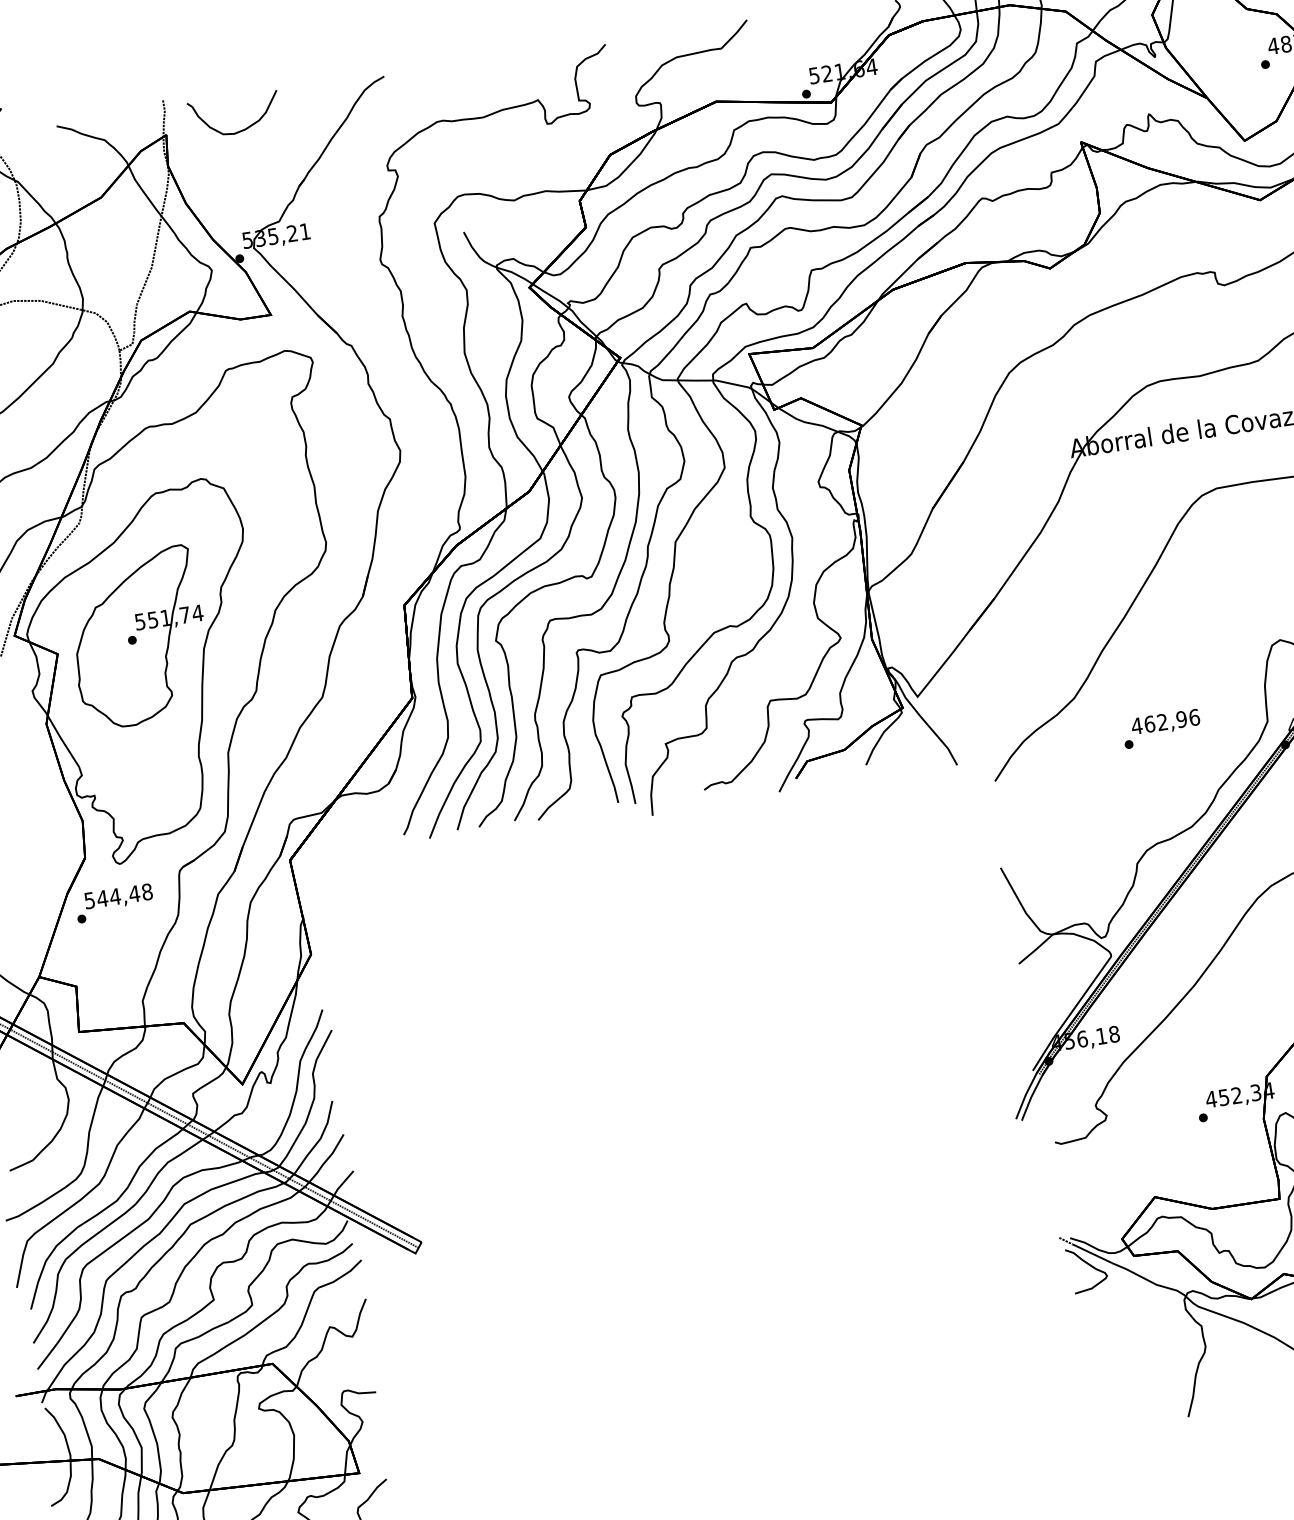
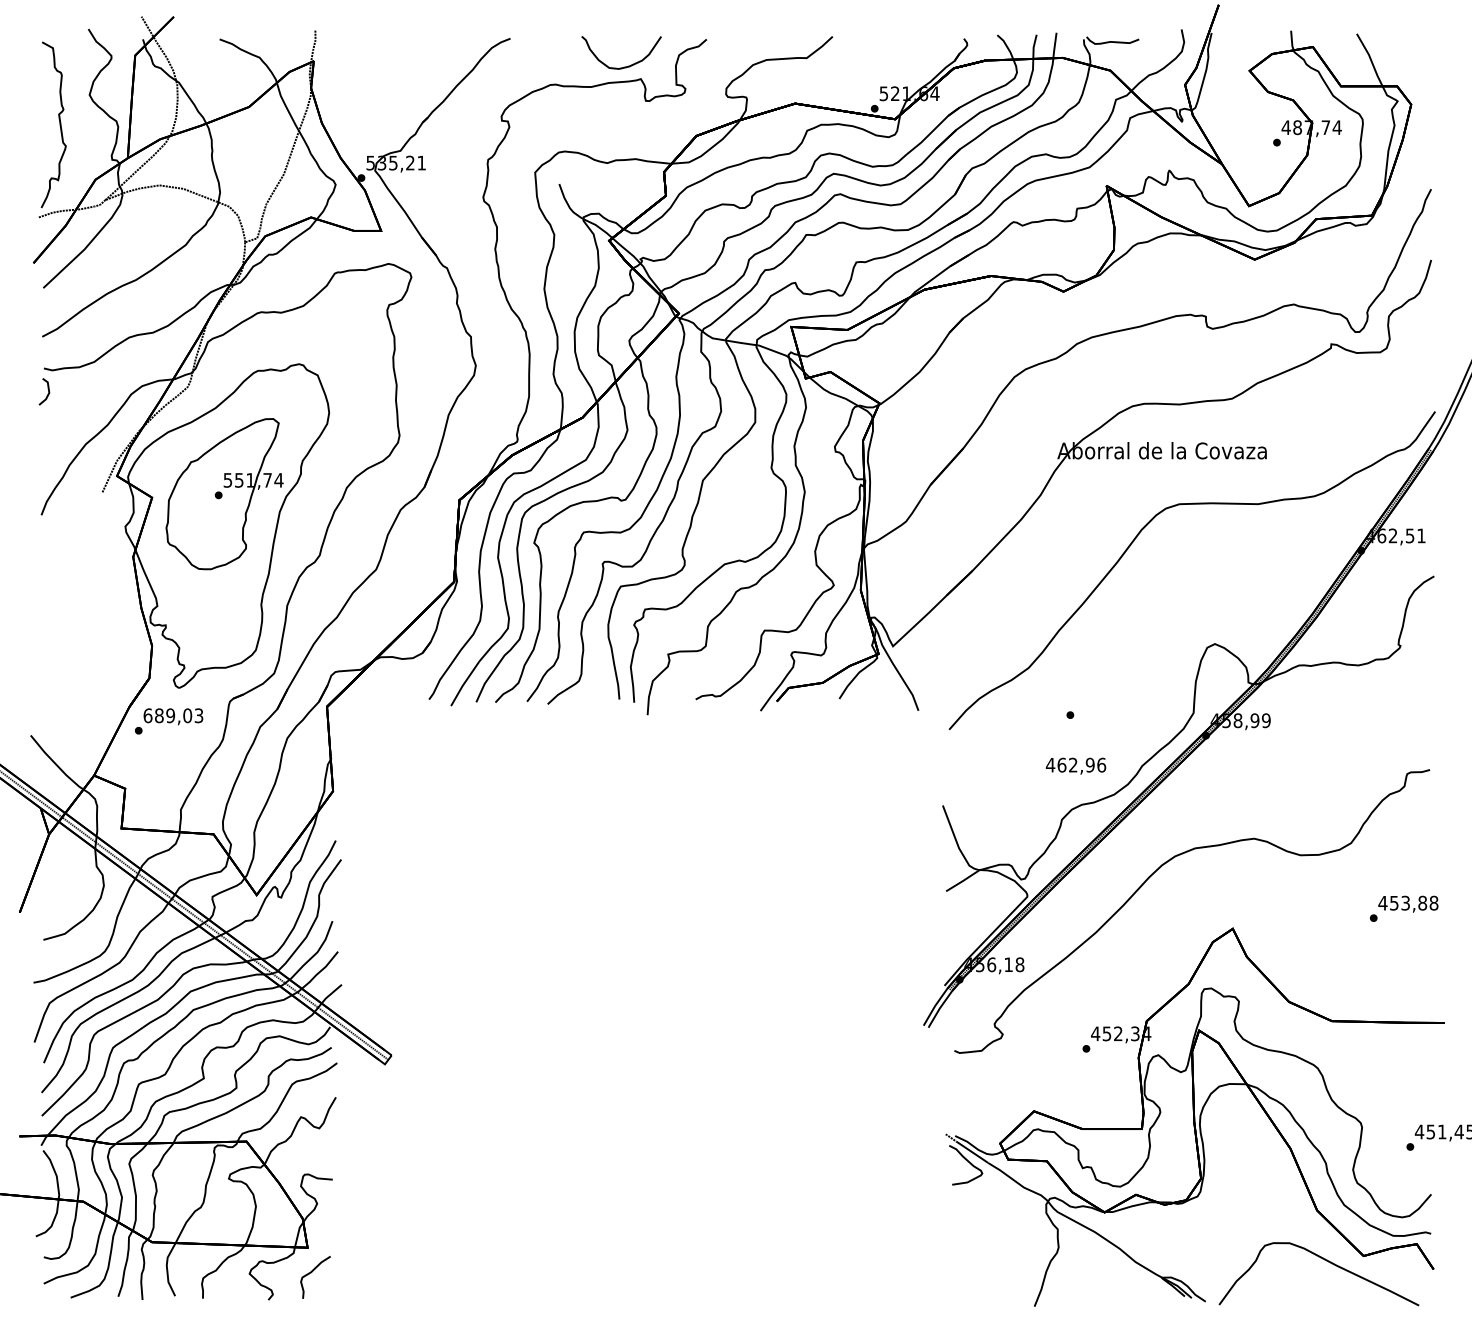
part: (240, 130) -> (624, 66), moved
text: (1165, 722) -> (1075, 765), moved
text: (118, 896) -> (173, 715), 544,48 -> 689,03

